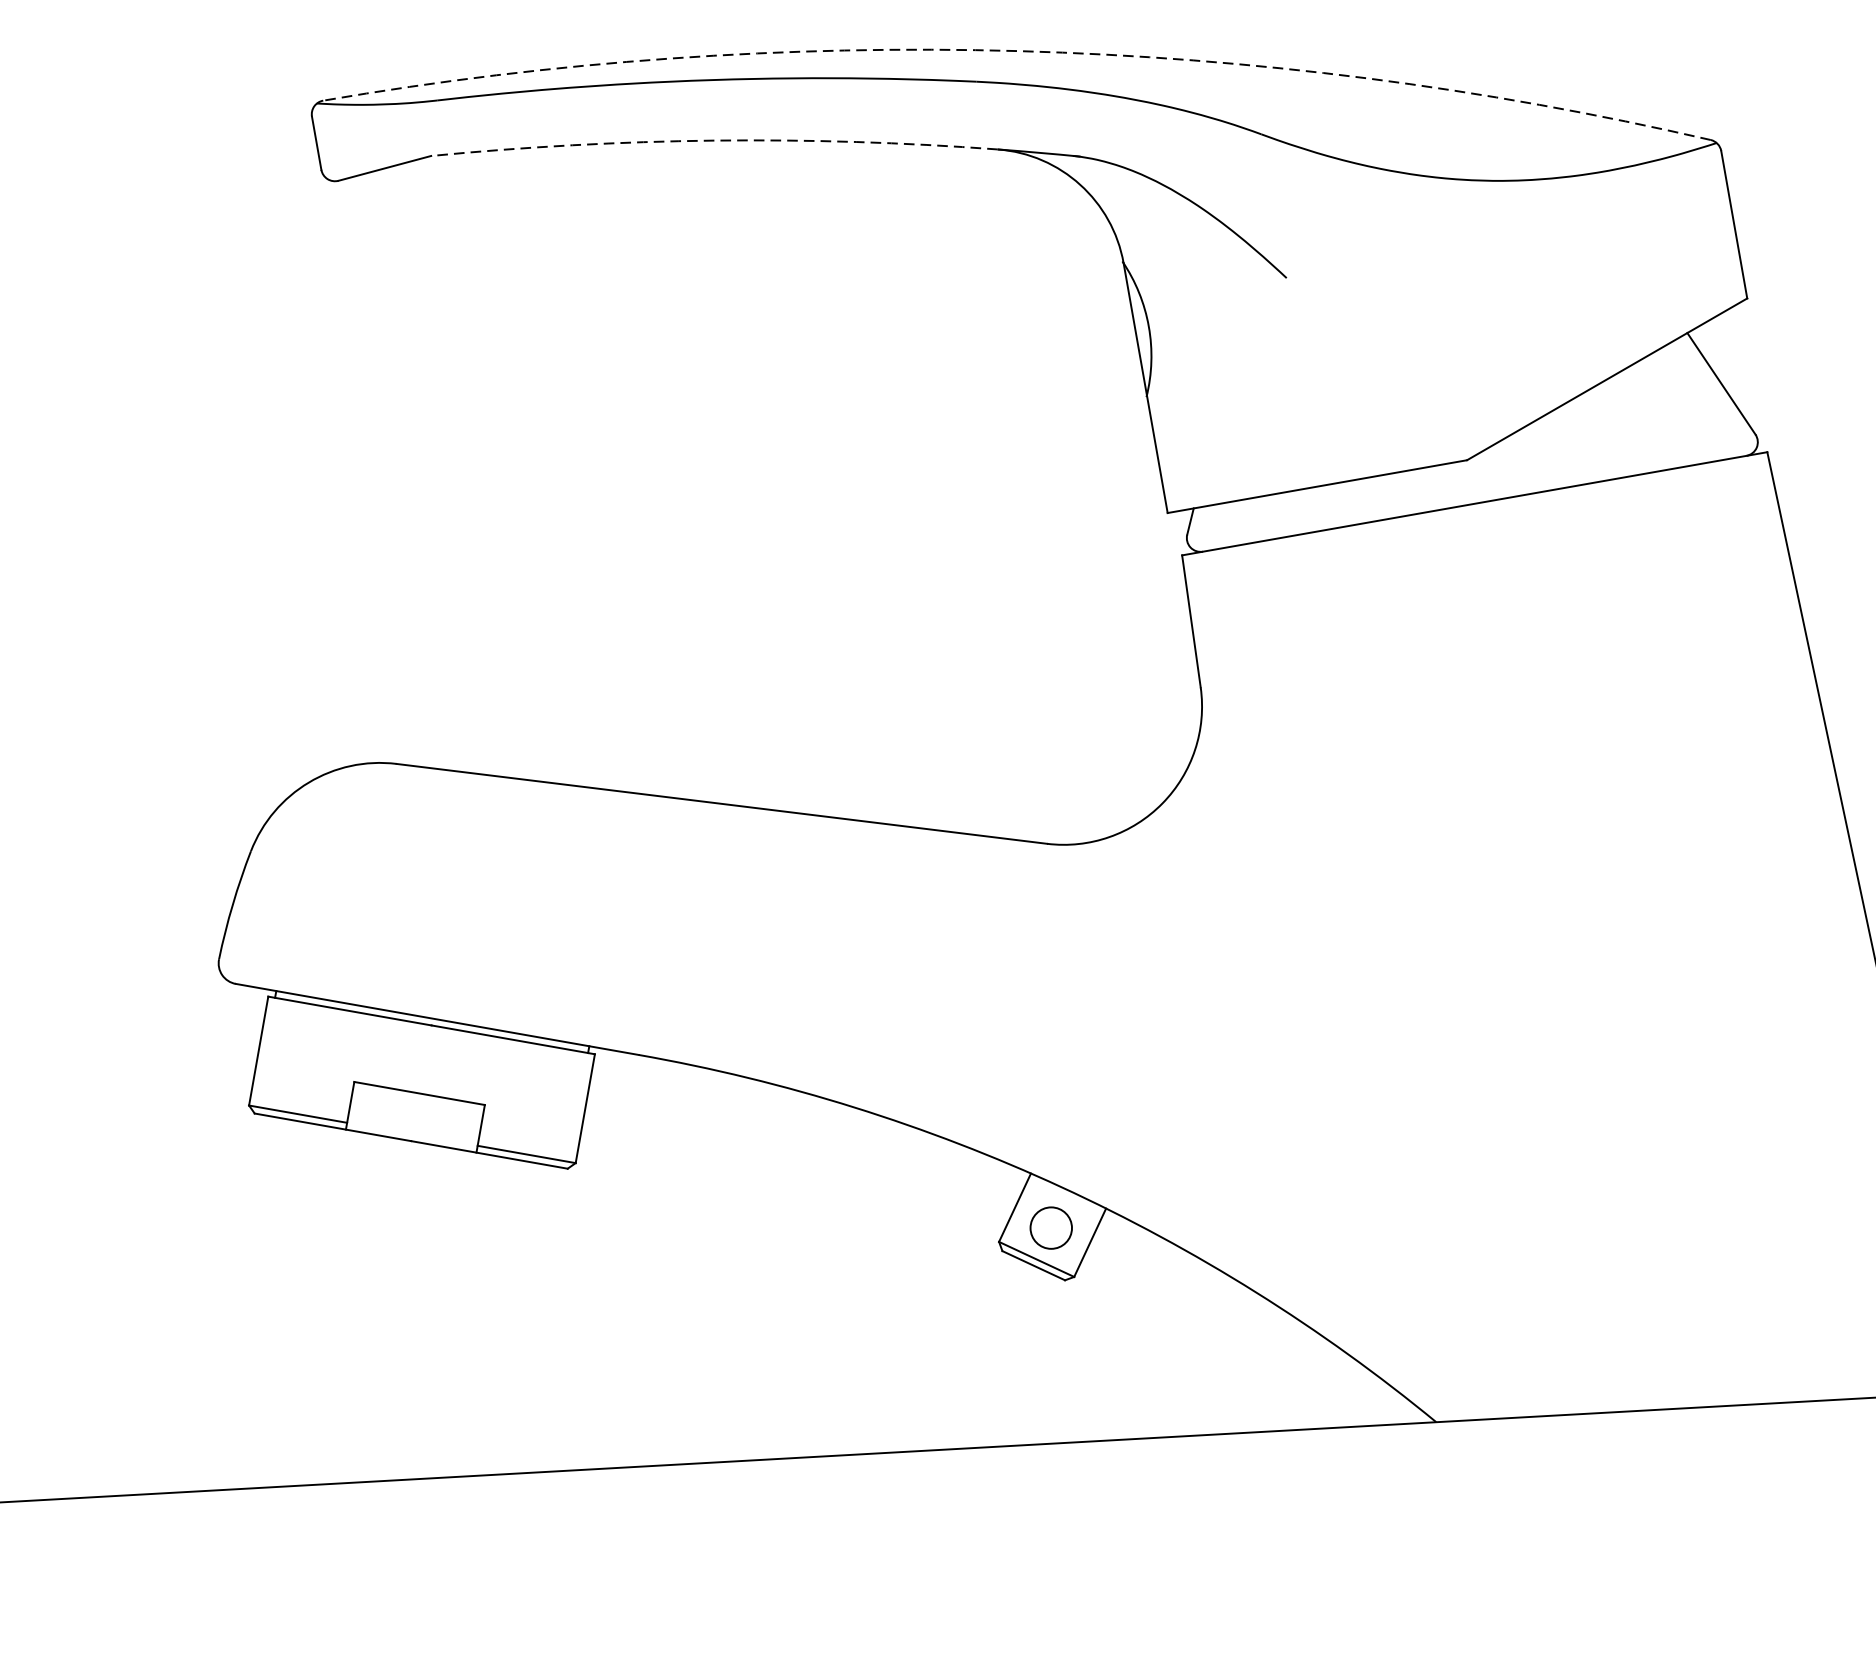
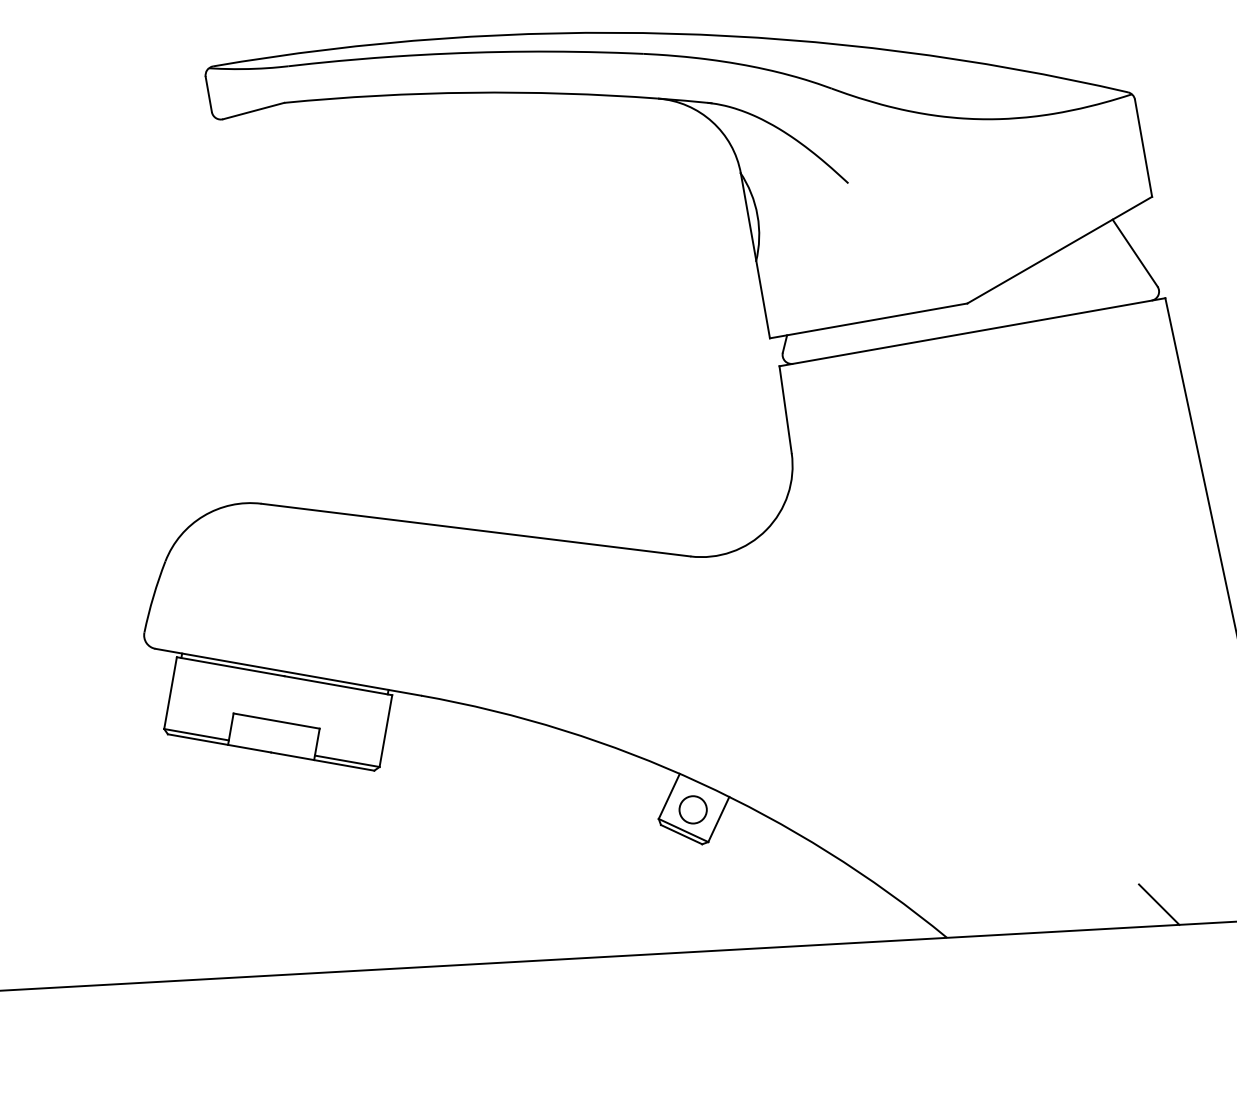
arc: (1018, 50) -> (671, 33), dashed -> solid
arc: (715, 140) -> (471, 92), dashed -> solid
line: (1758, 1371) -> (1159, 904), added

